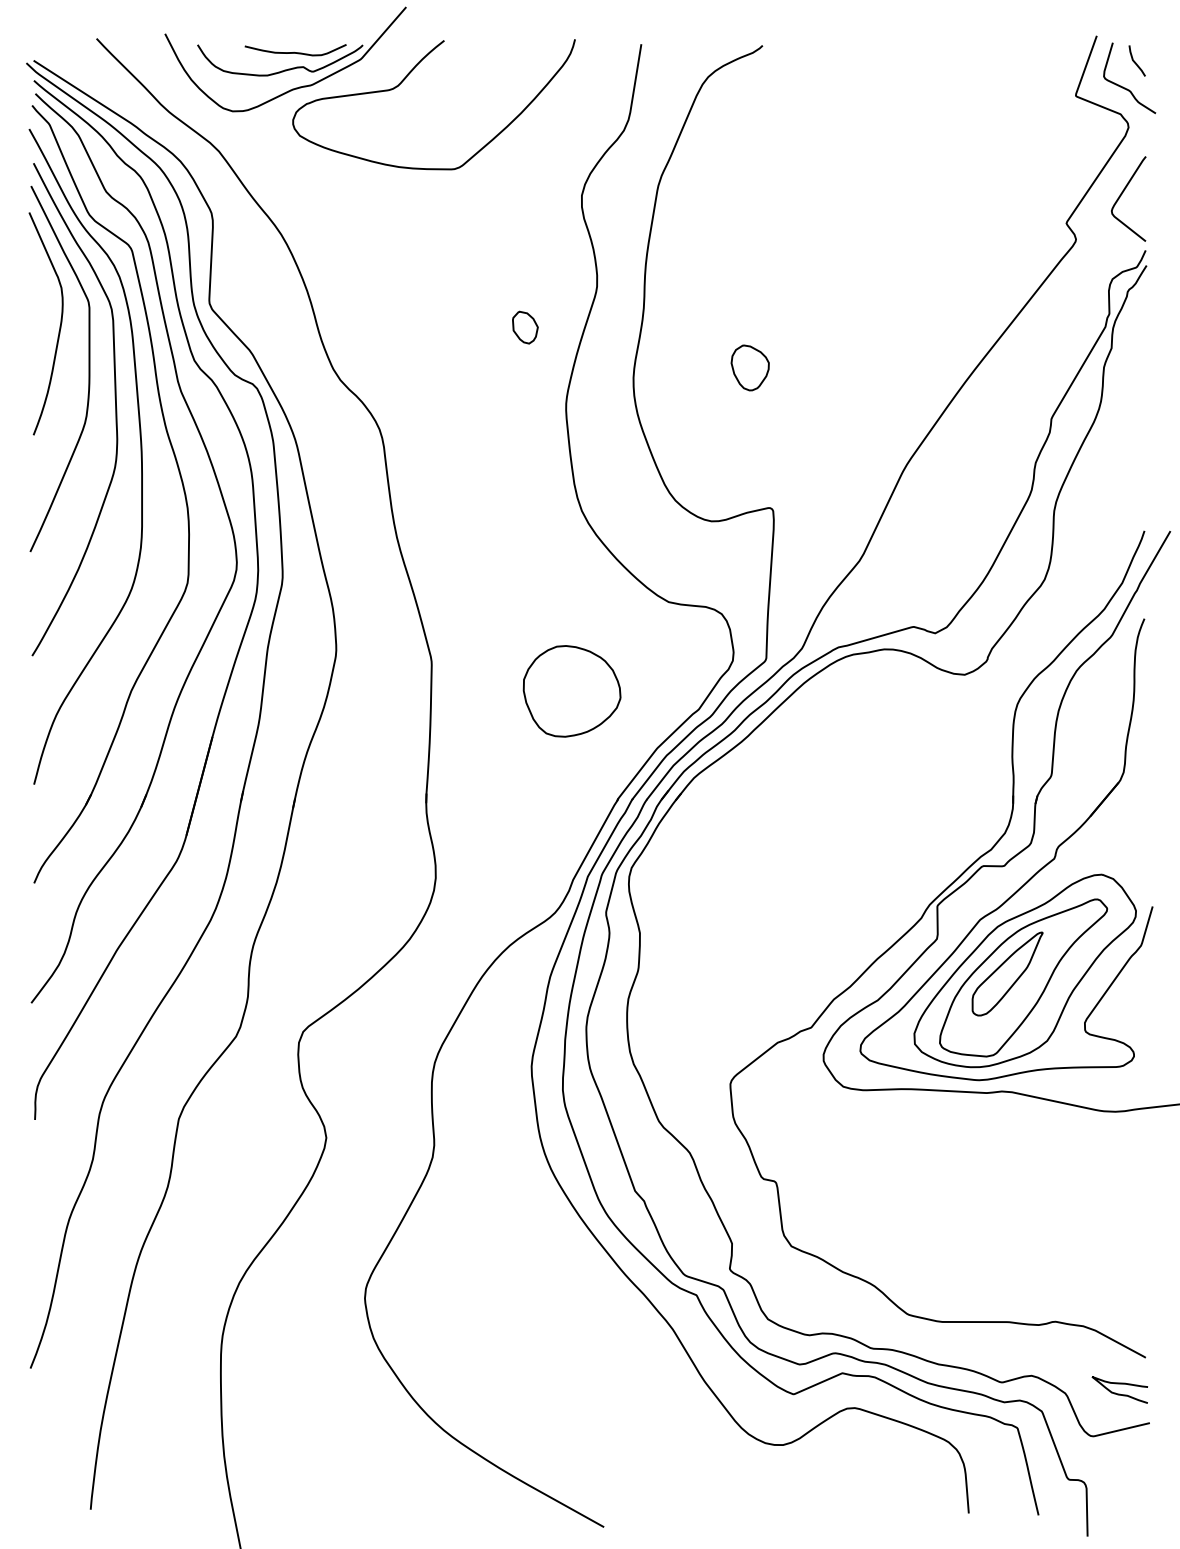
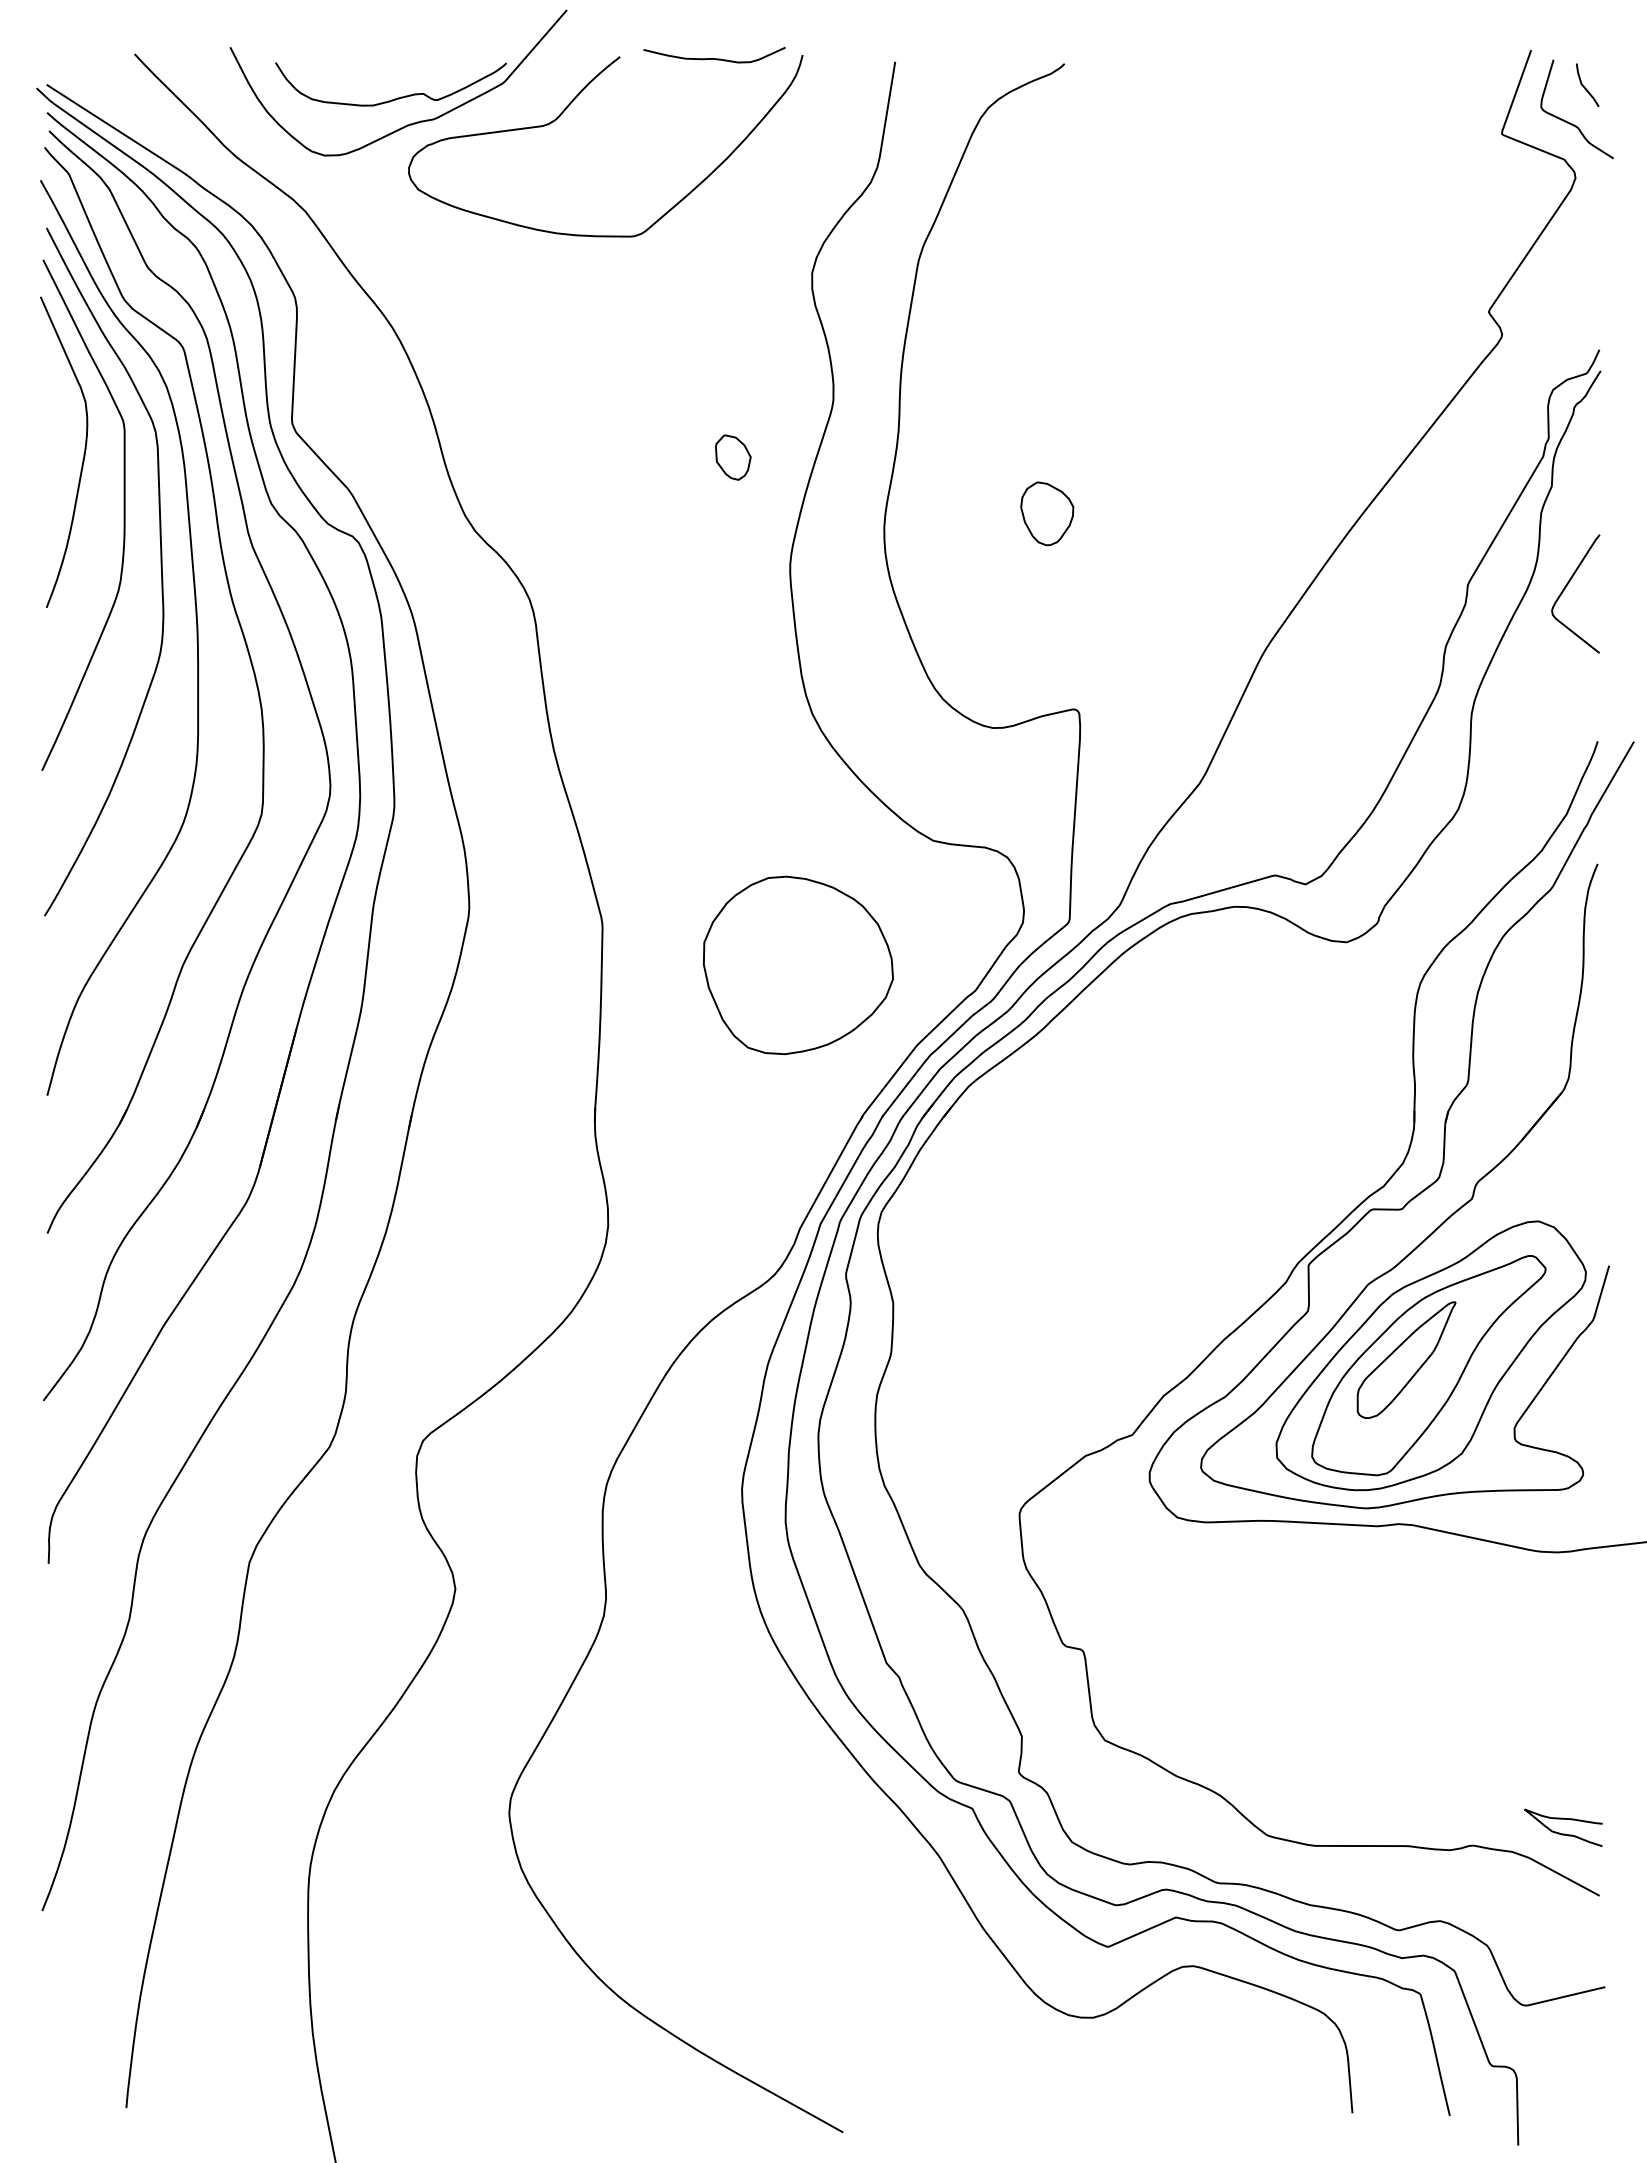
curve: (295, 52) -> (714, 58), moved
curve: (1121, 195) -> (1565, 589), moved
part: (572, 691) -> (798, 965), size x1.4
curve: (1119, 1394) -> (1563, 1833), moved

